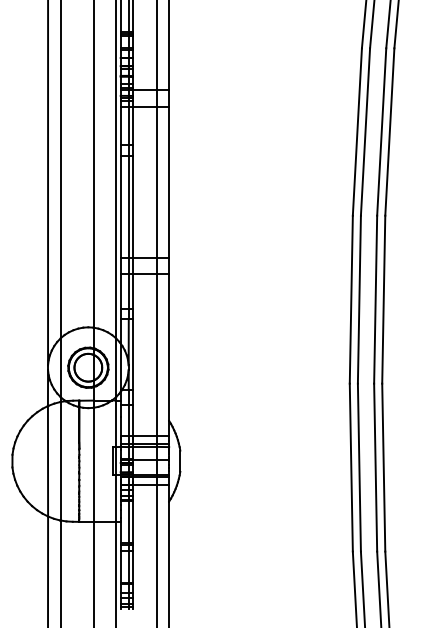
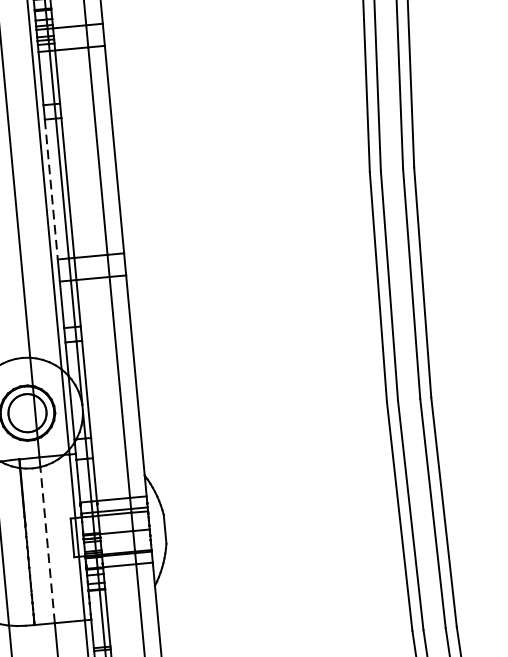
line: (120, 207) -> (51, 190), solid -> dashed
line: (94, 464) -> (48, 544), solid -> dashed

